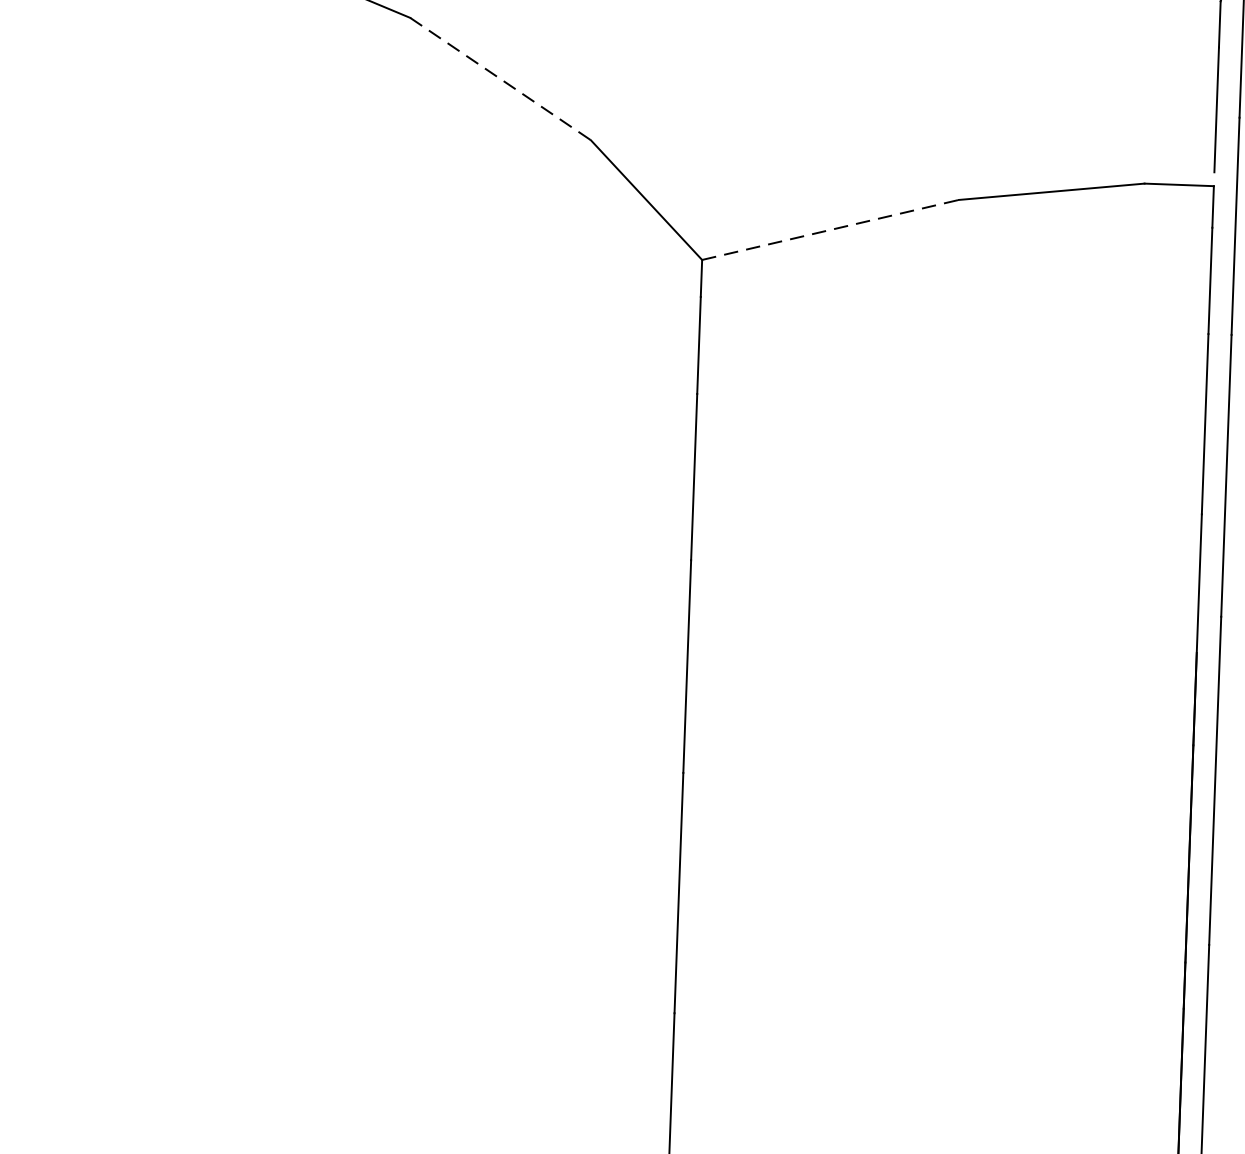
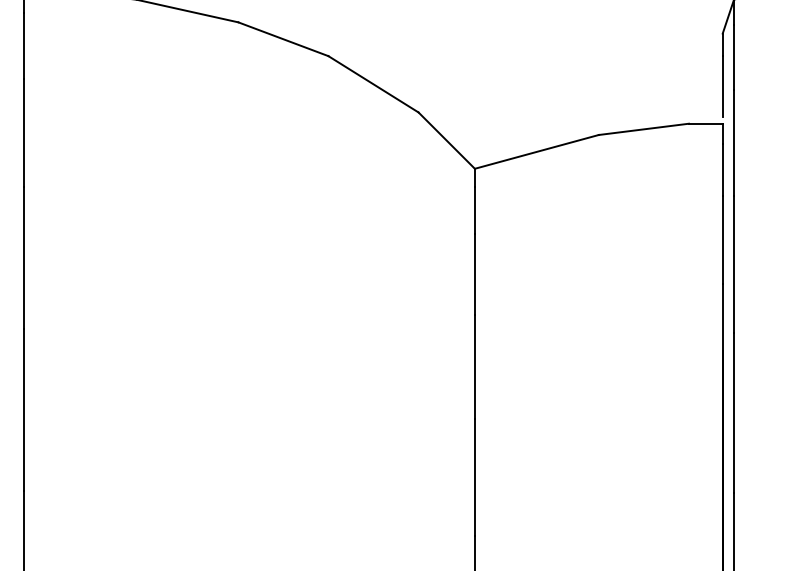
line: (500, 79) -> (373, 84), dashed -> solid
line: (831, 229) -> (537, 151), dashed -> solid

